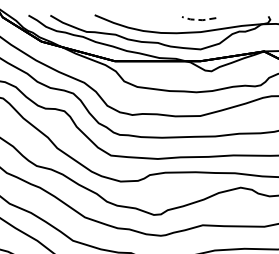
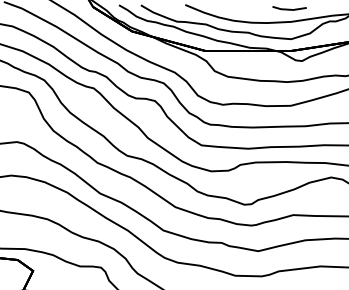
line: (198, 19) -> (289, 9), dashed -> solid

